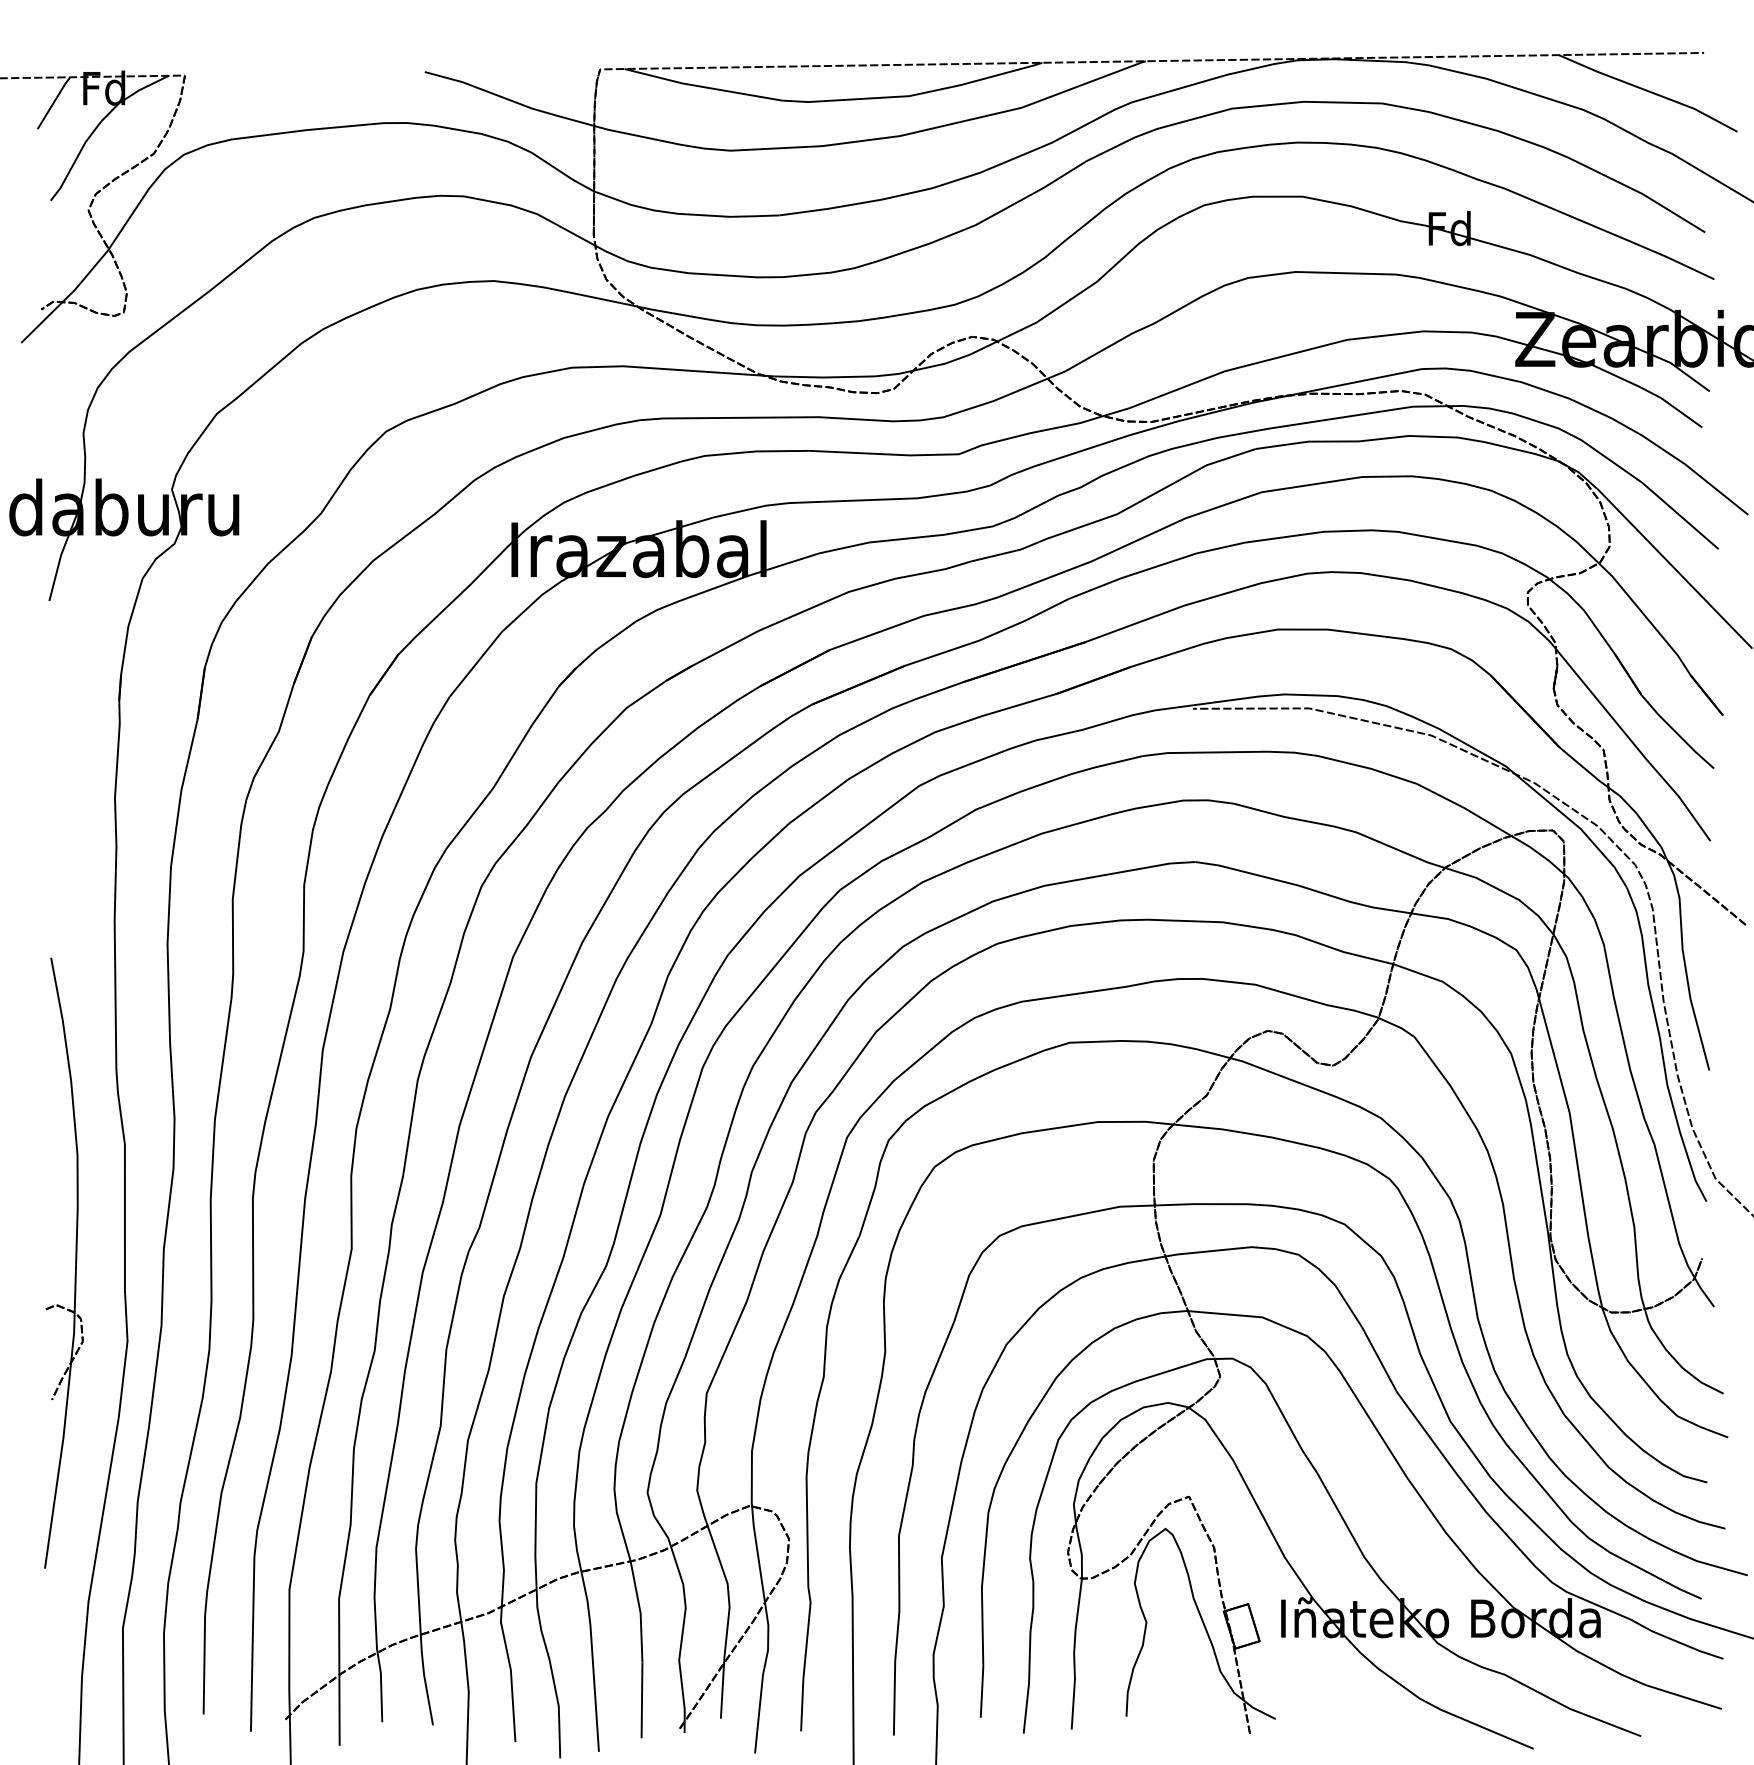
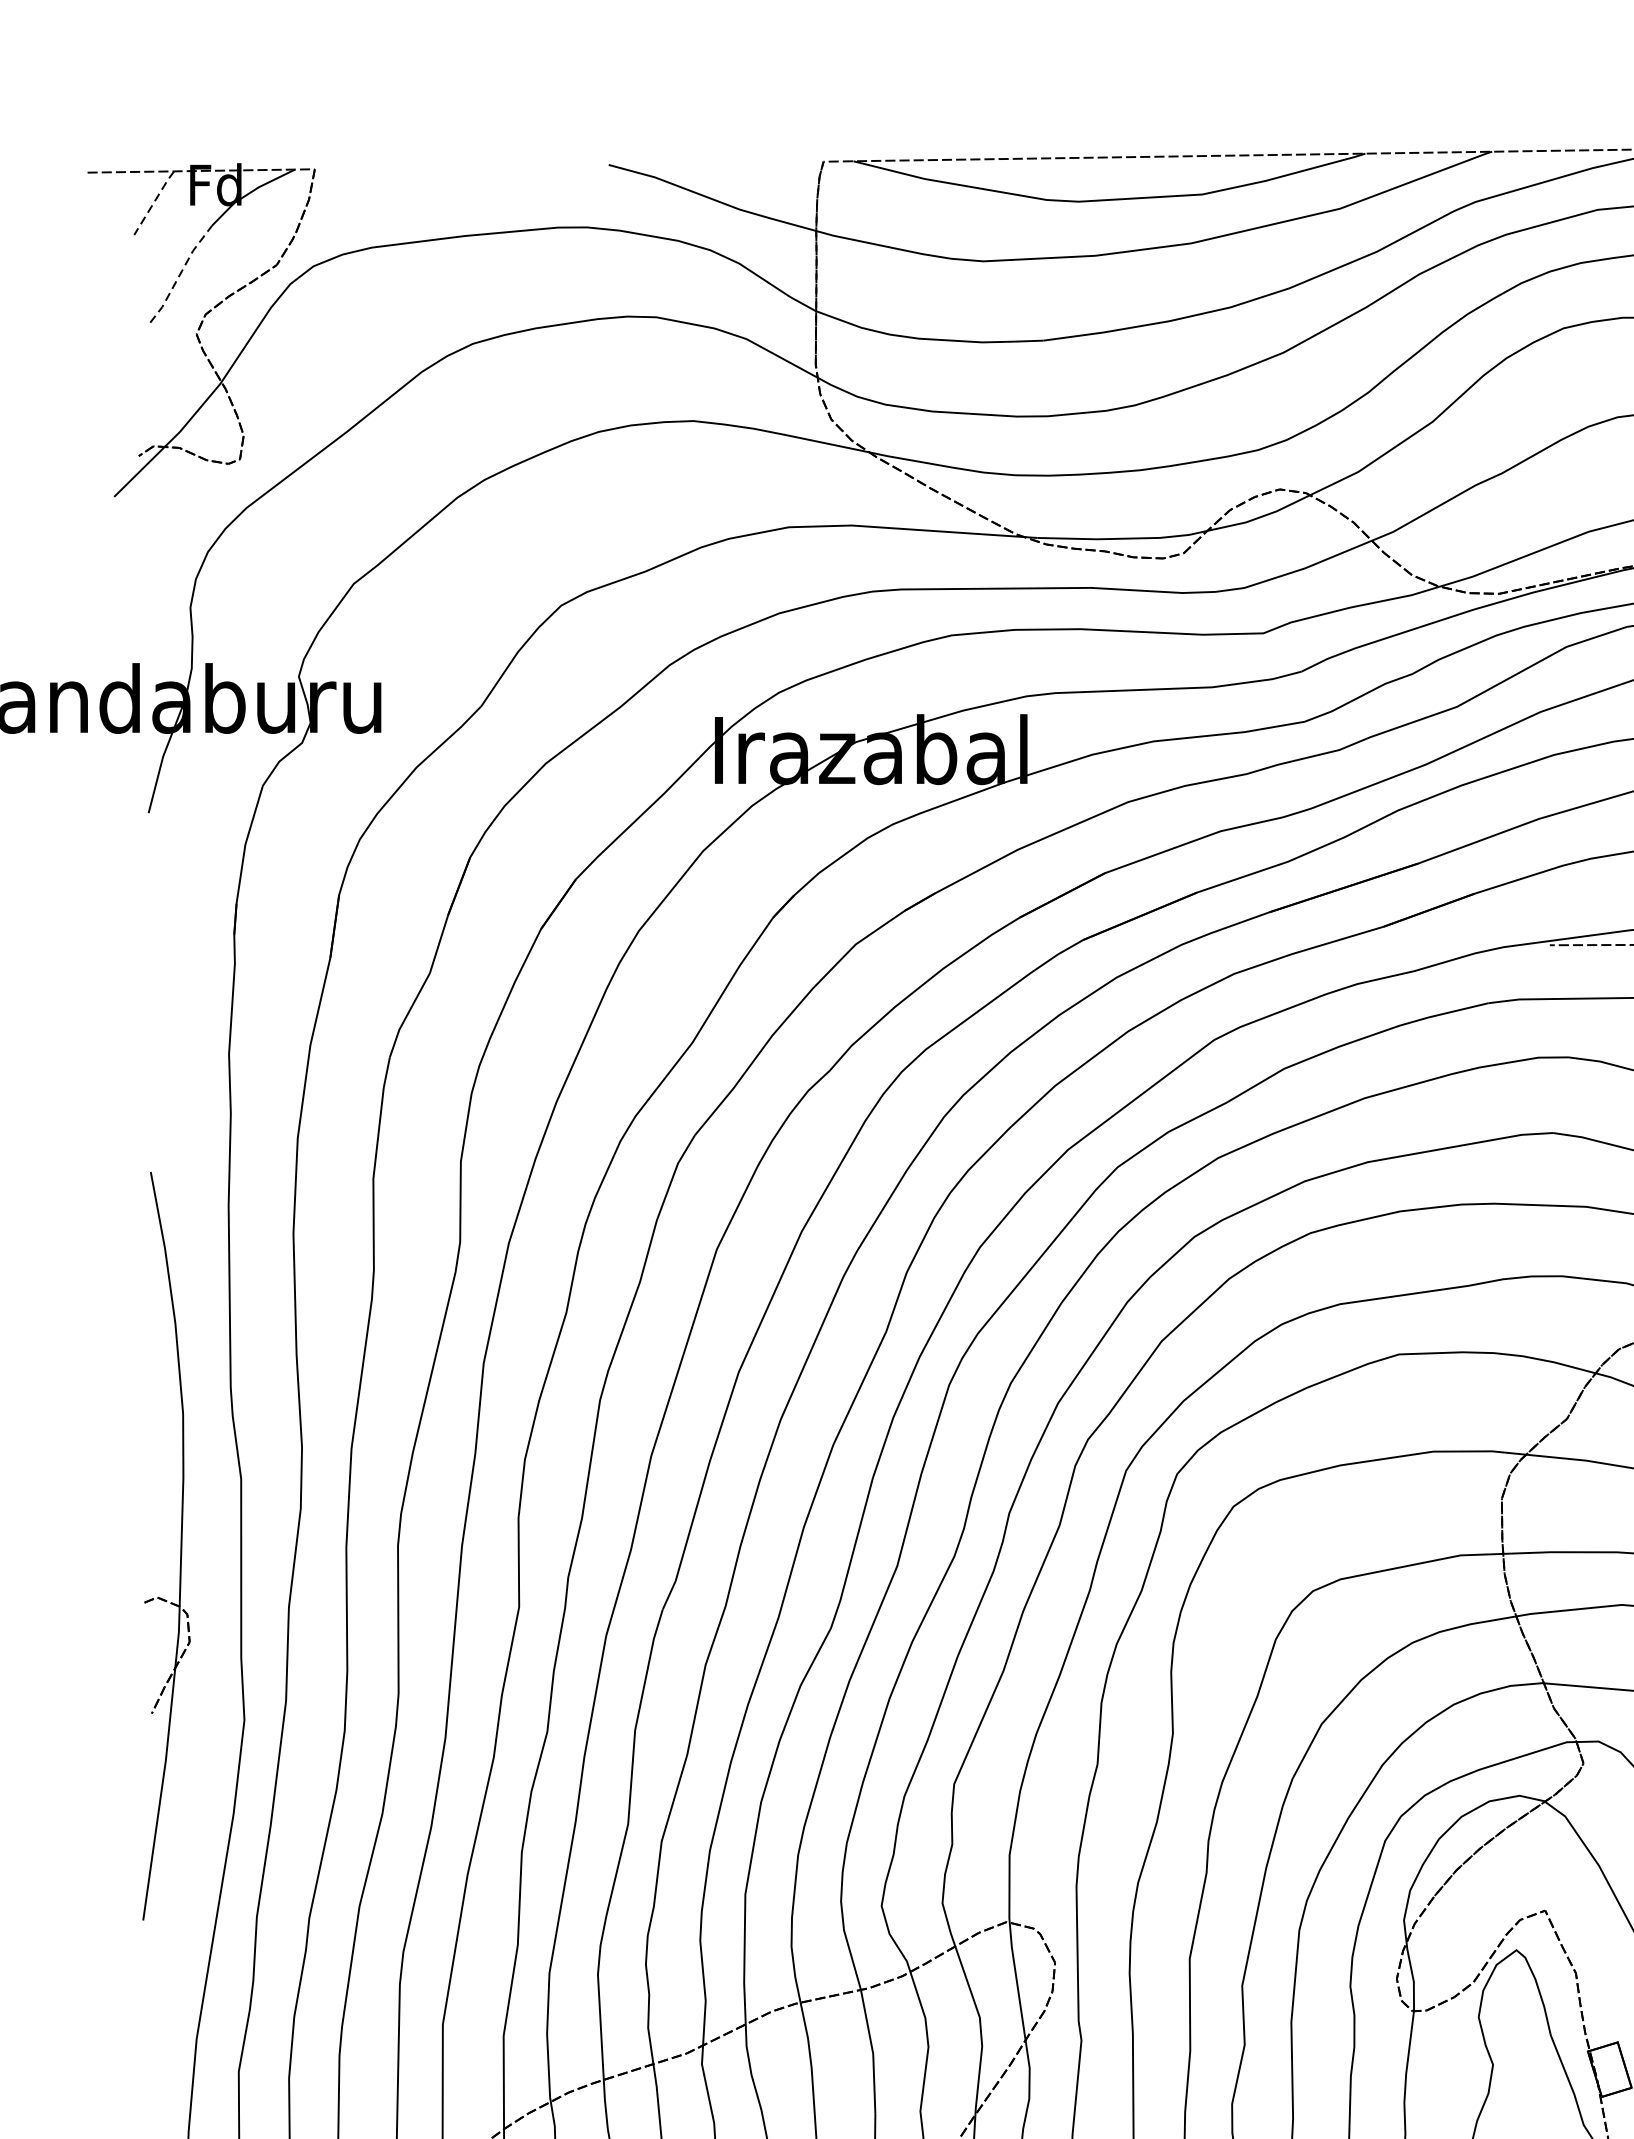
line: (53, 102) -> (153, 202), solid -> dashed
line: (75, 160) -> (180, 273), solid -> dashed
part: (75, 1262) -> (180, 1545), moved

